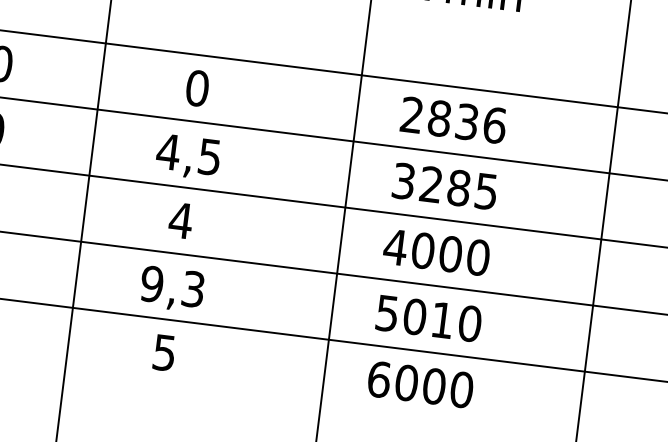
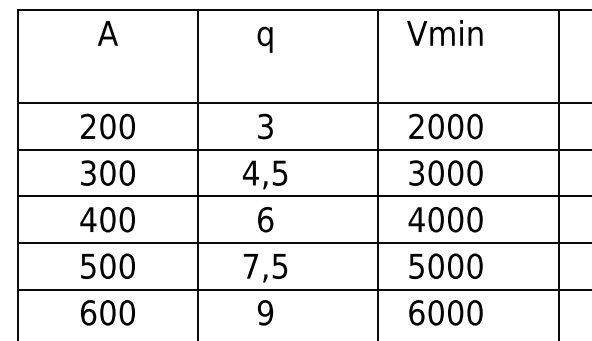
text: (197, 88) -> (265, 126), 0 -> 3
text: (467, 121) -> (455, 126), 2836 -> 2000
text: (458, 187) -> (455, 172), 3285 -> 3000
text: (180, 220) -> (265, 219), 4 -> 6
text: (172, 285) -> (265, 265), 9,3 -> 7,5
text: (442, 319) -> (455, 265), 5010 -> 5000
text: (164, 352) -> (265, 312), 5 -> 9

